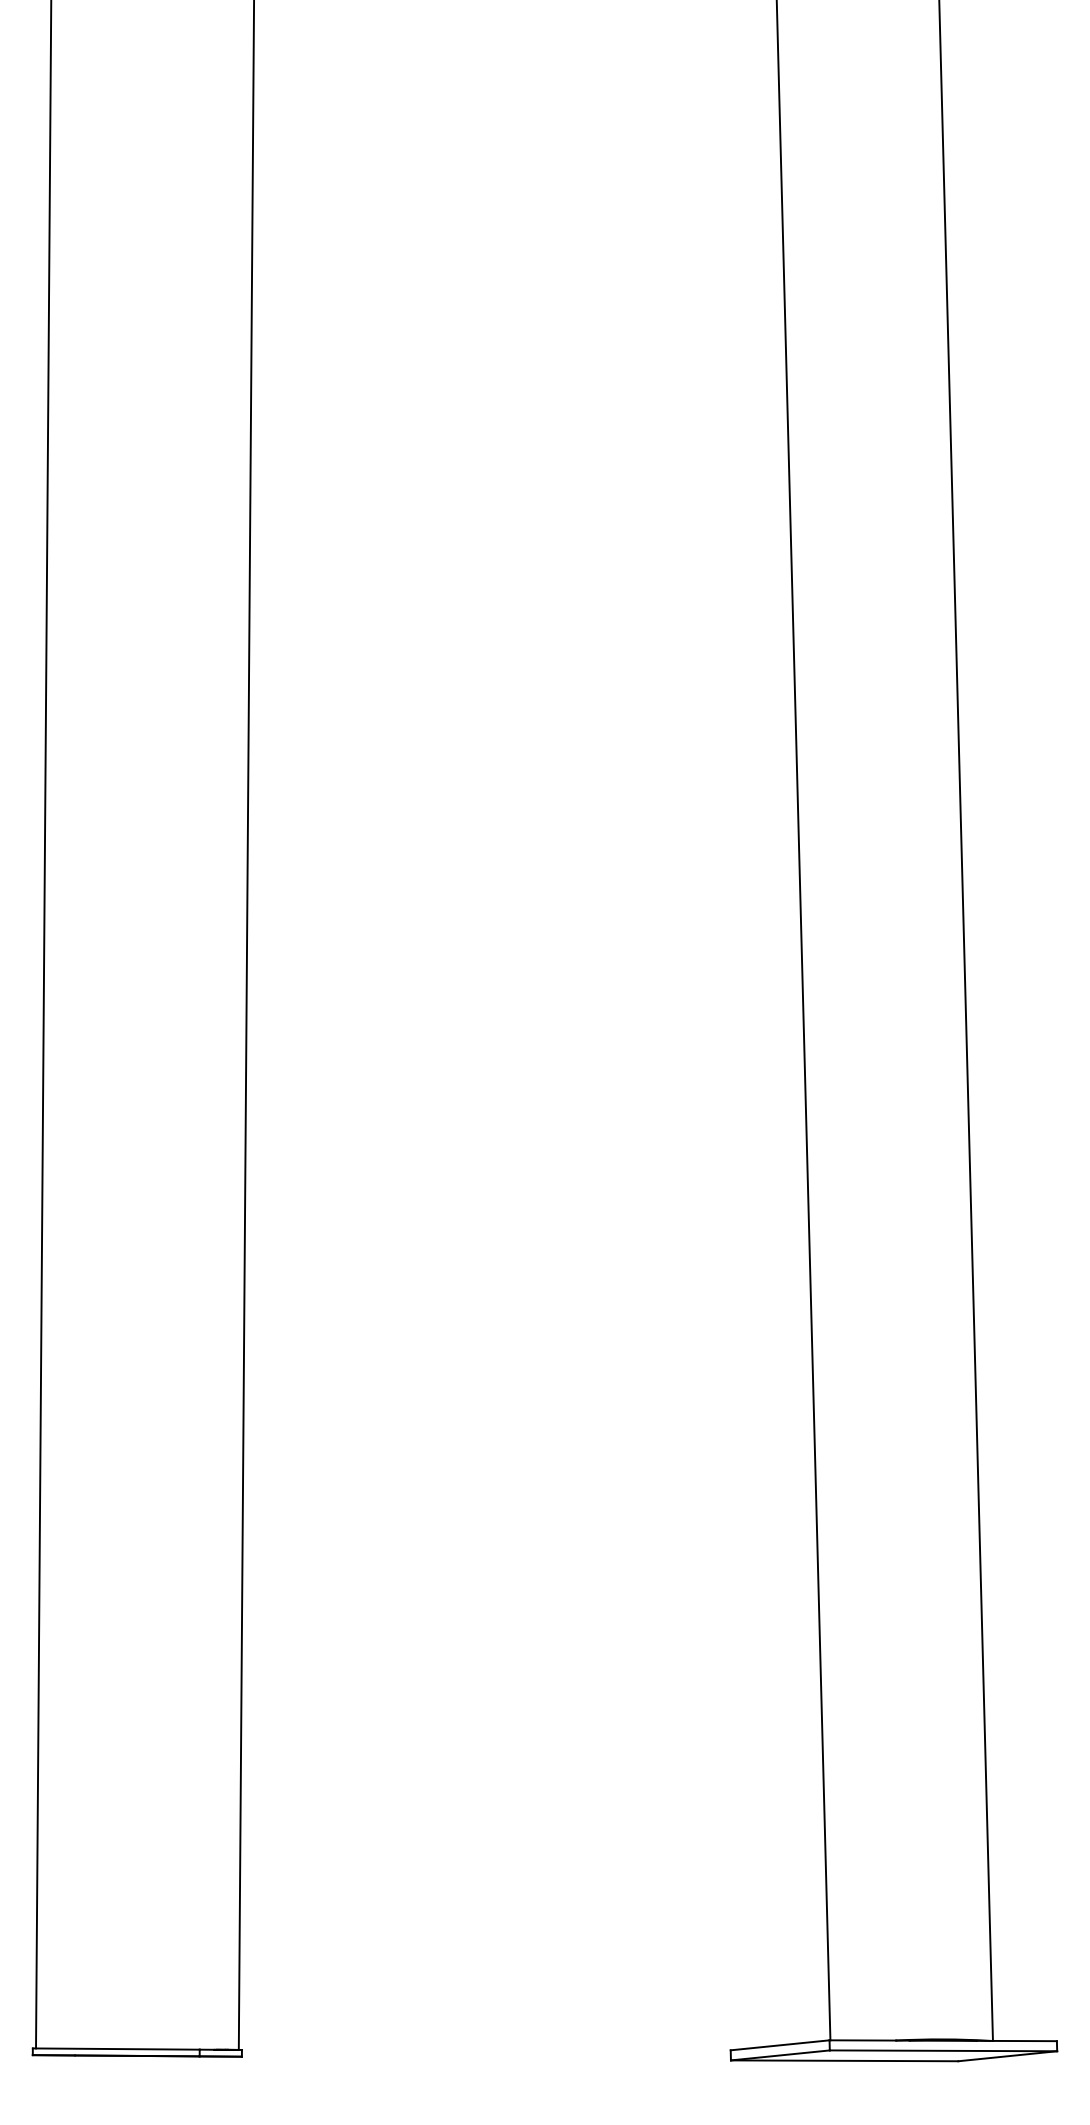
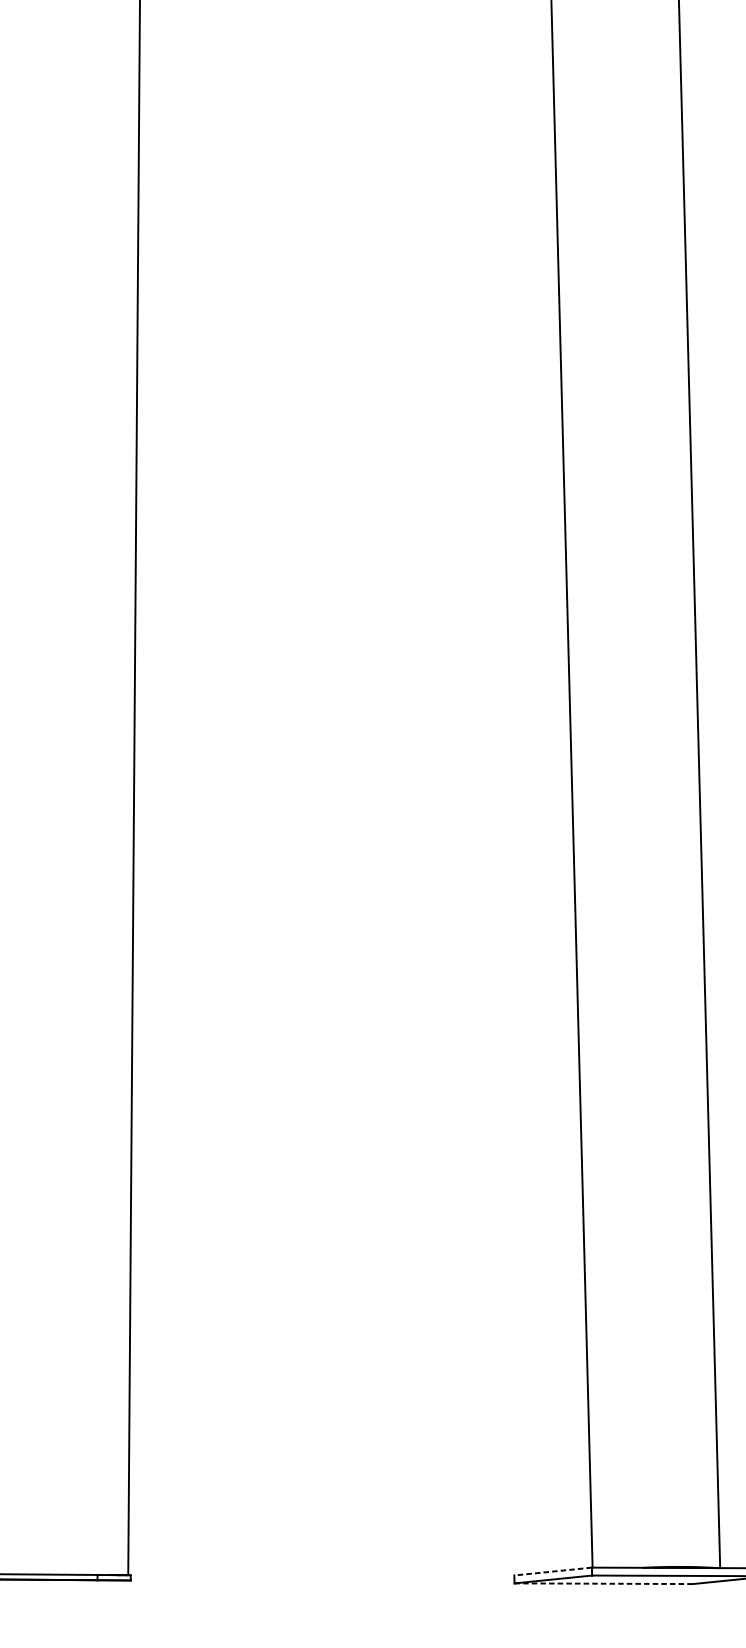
line: (780, 2045) -> (553, 1571), solid -> dashed
line: (844, 2060) -> (603, 1583), solid -> dashed

